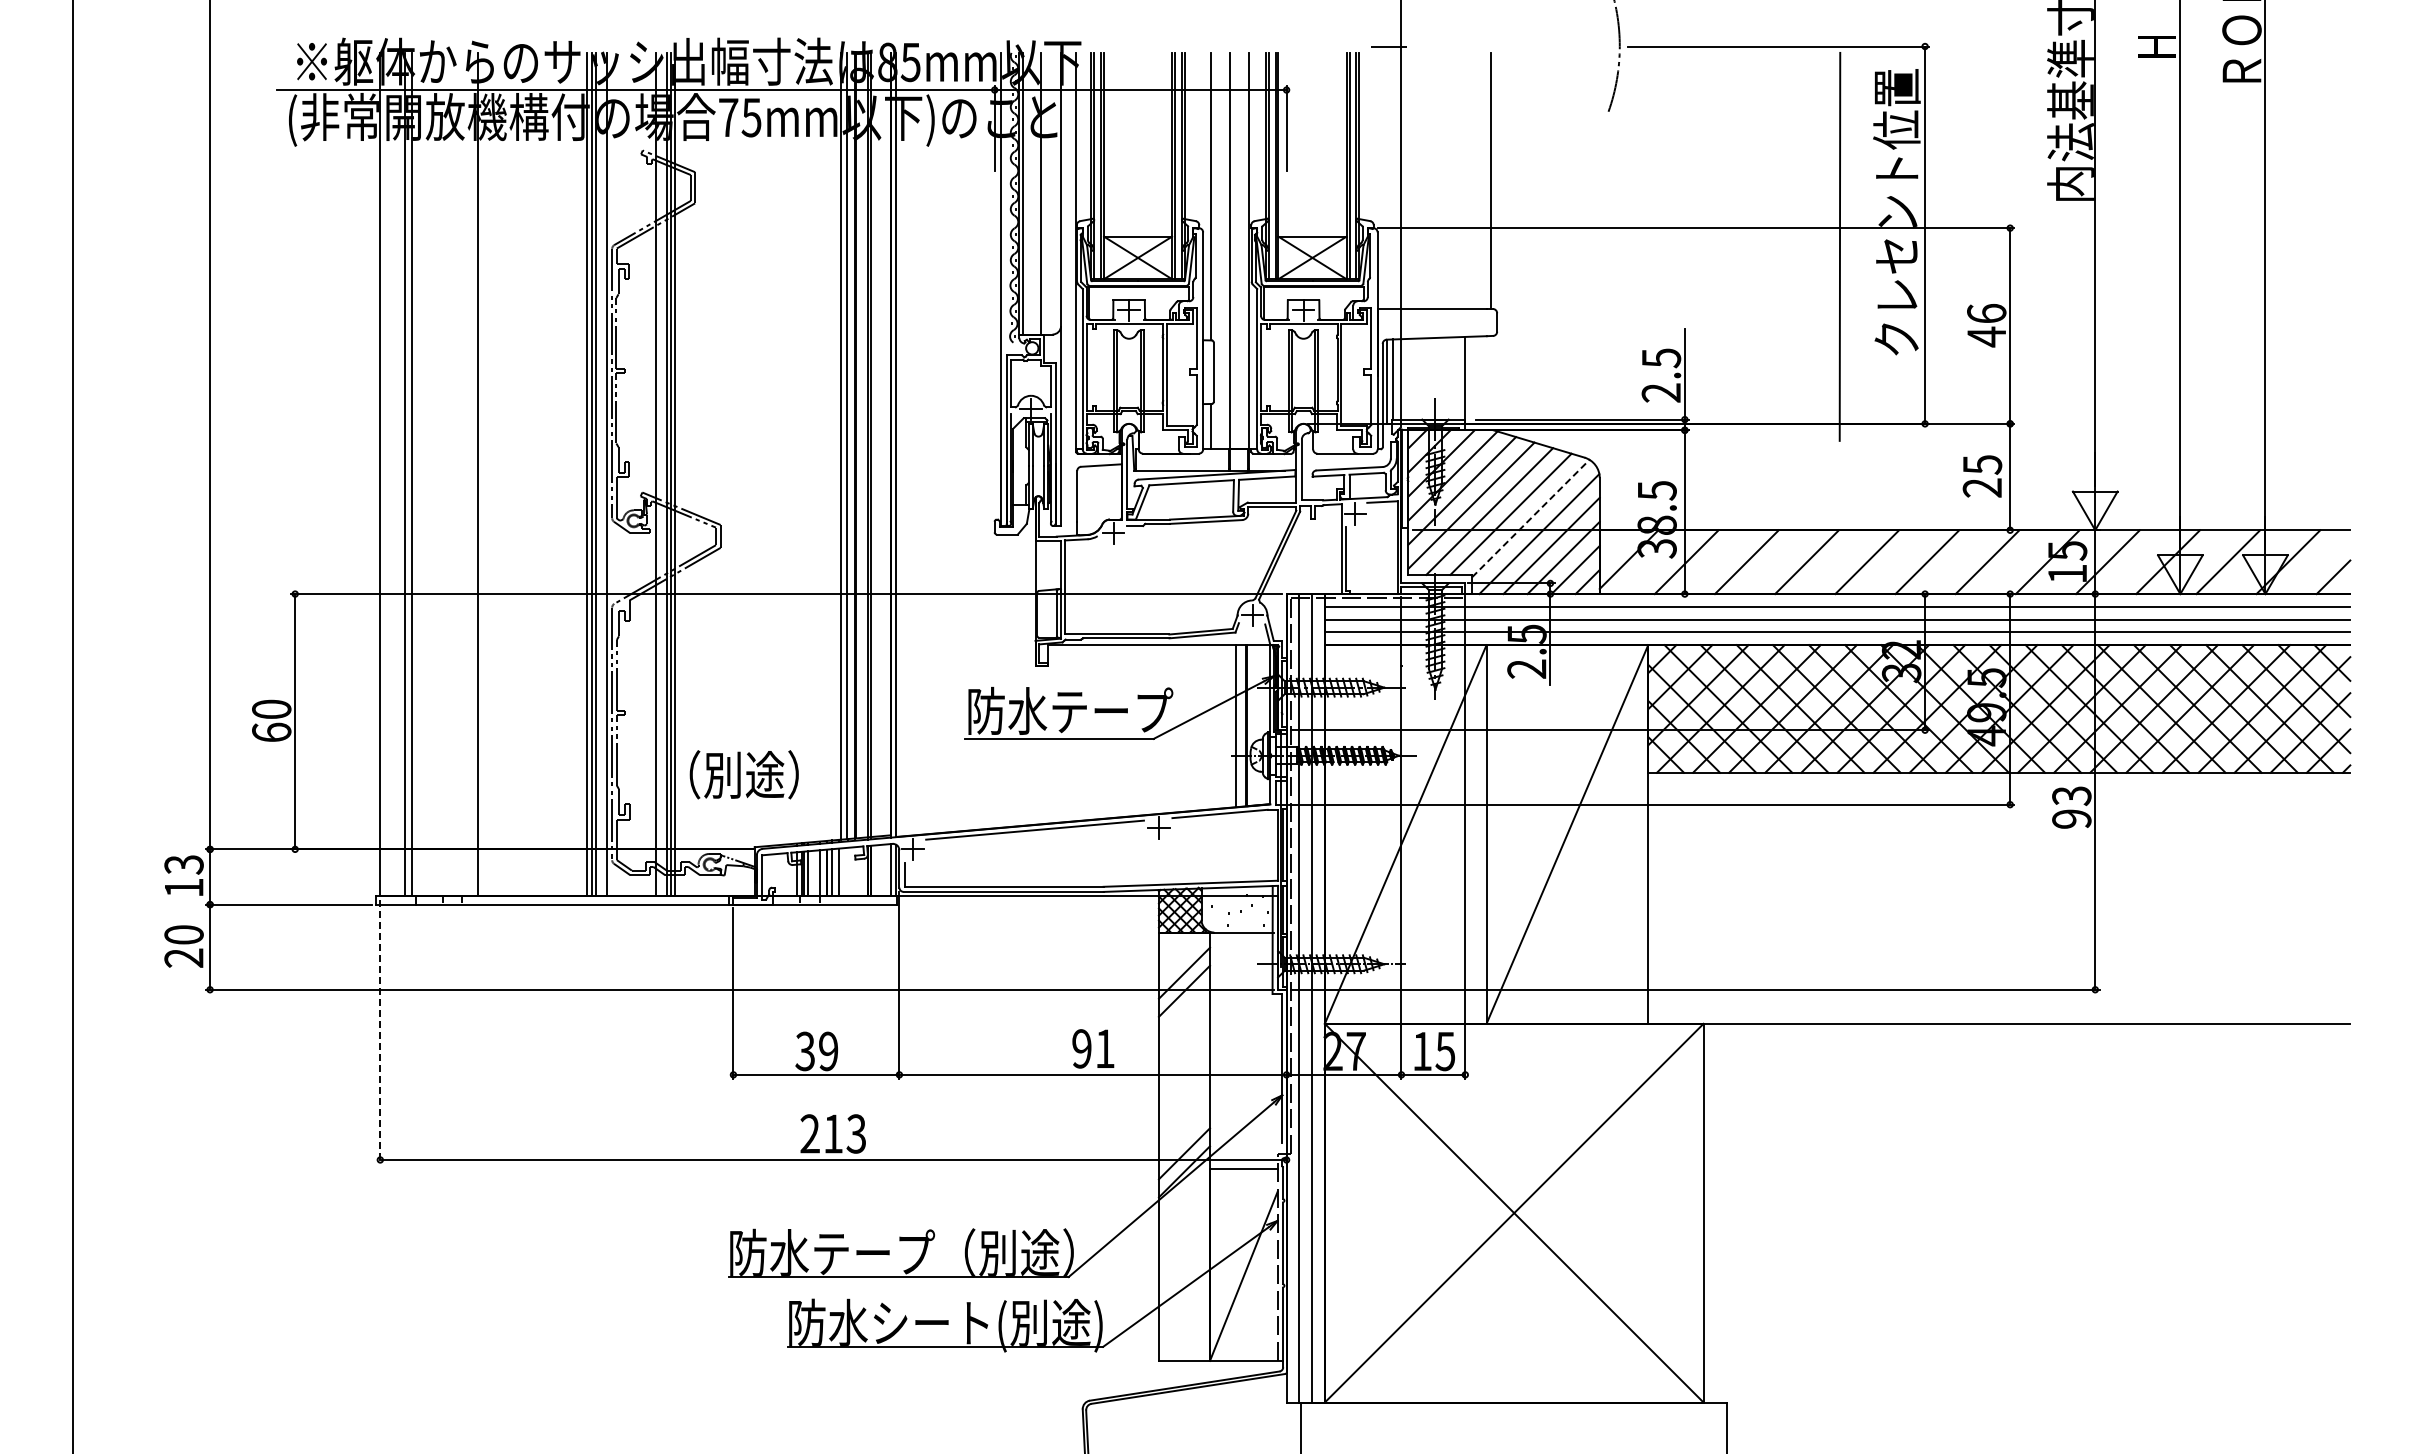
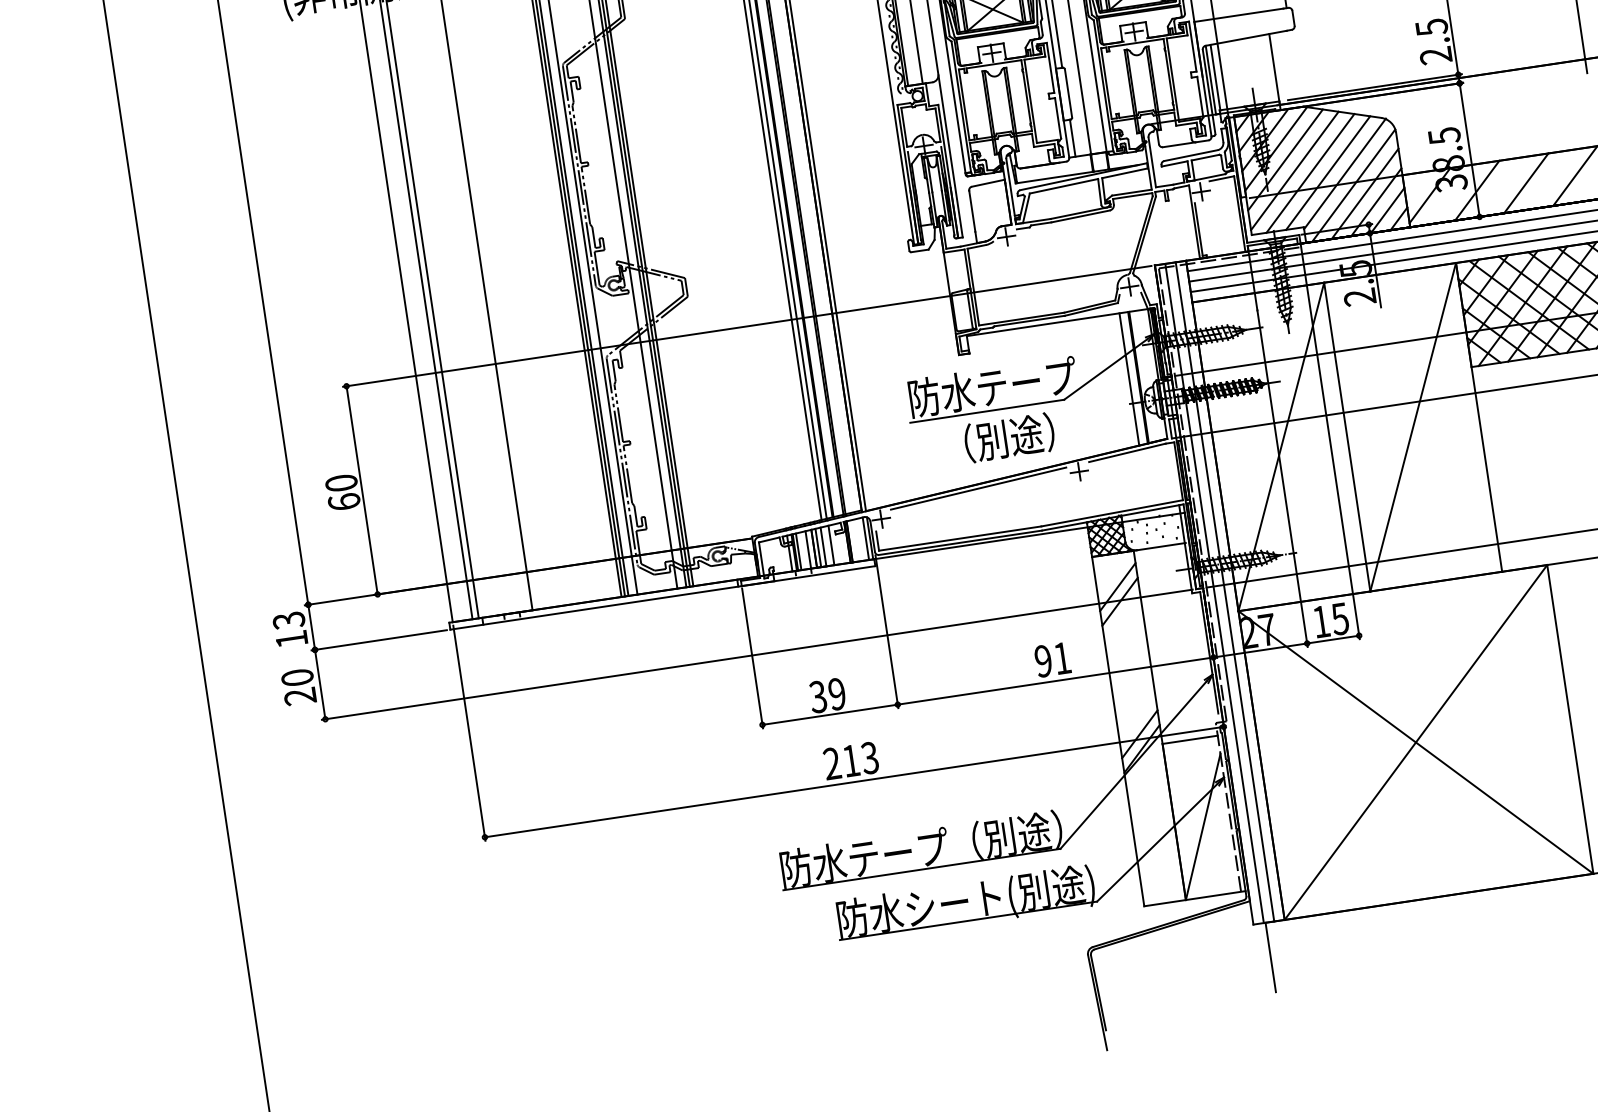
line: (1531, 517) -> (1345, 173), dashed -> solid
text: (743, 774) -> (1008, 437), moved
line: (848, 871) -> (831, 545), added
line: (380, 1032) -> (469, 733), dashed -> solid

